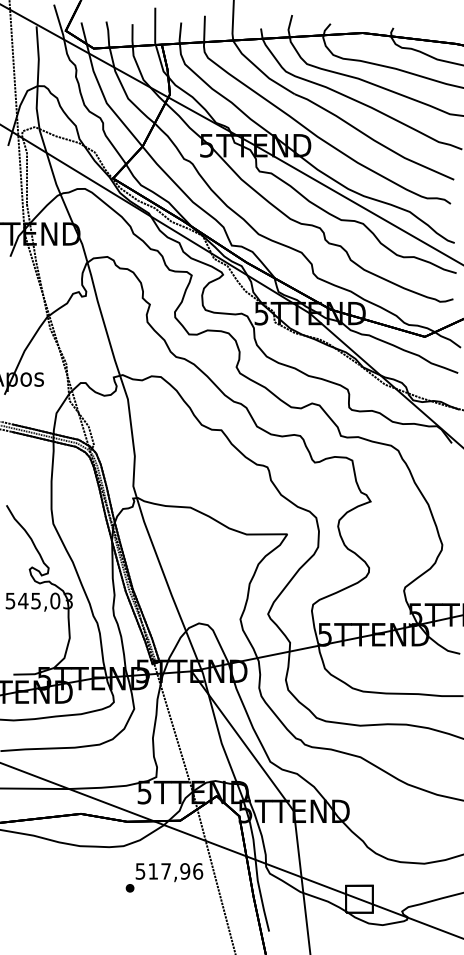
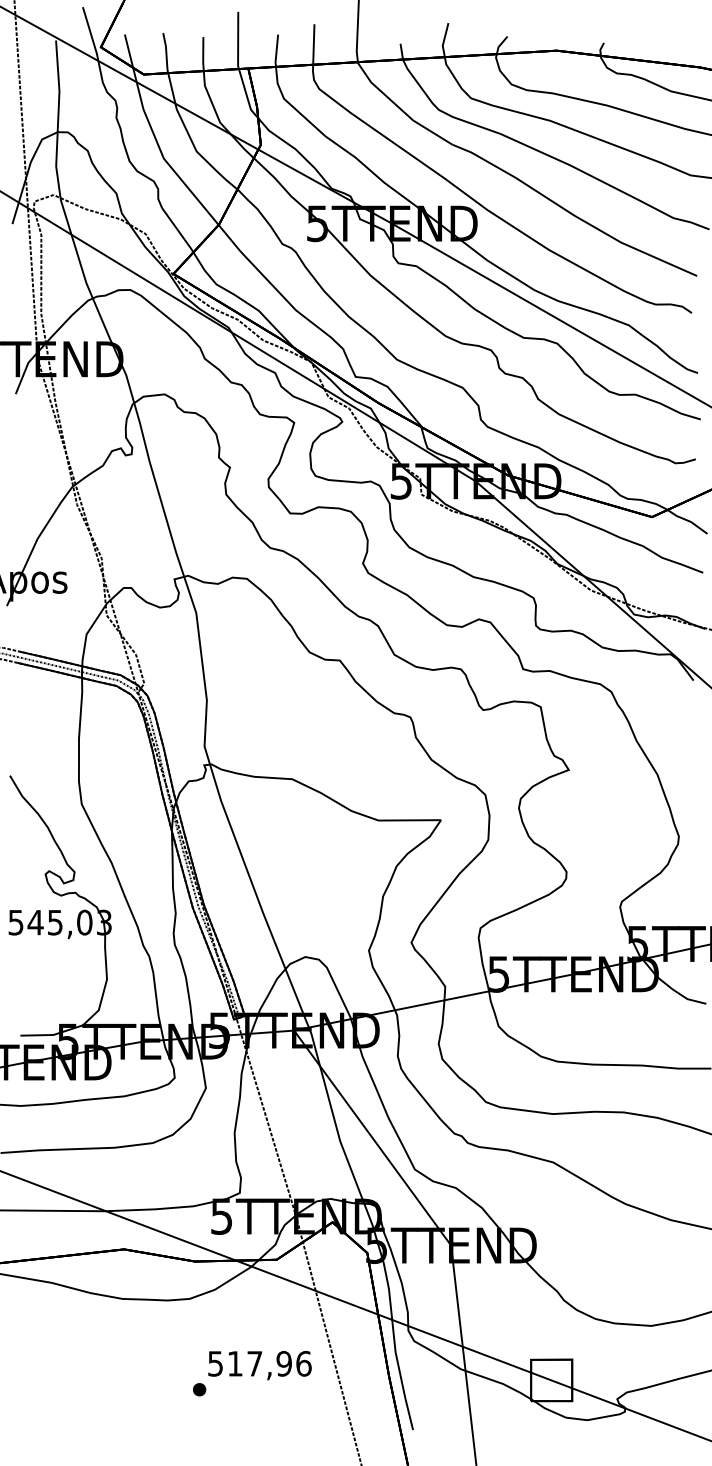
text: (164, 877) -> (252, 1373), moved

